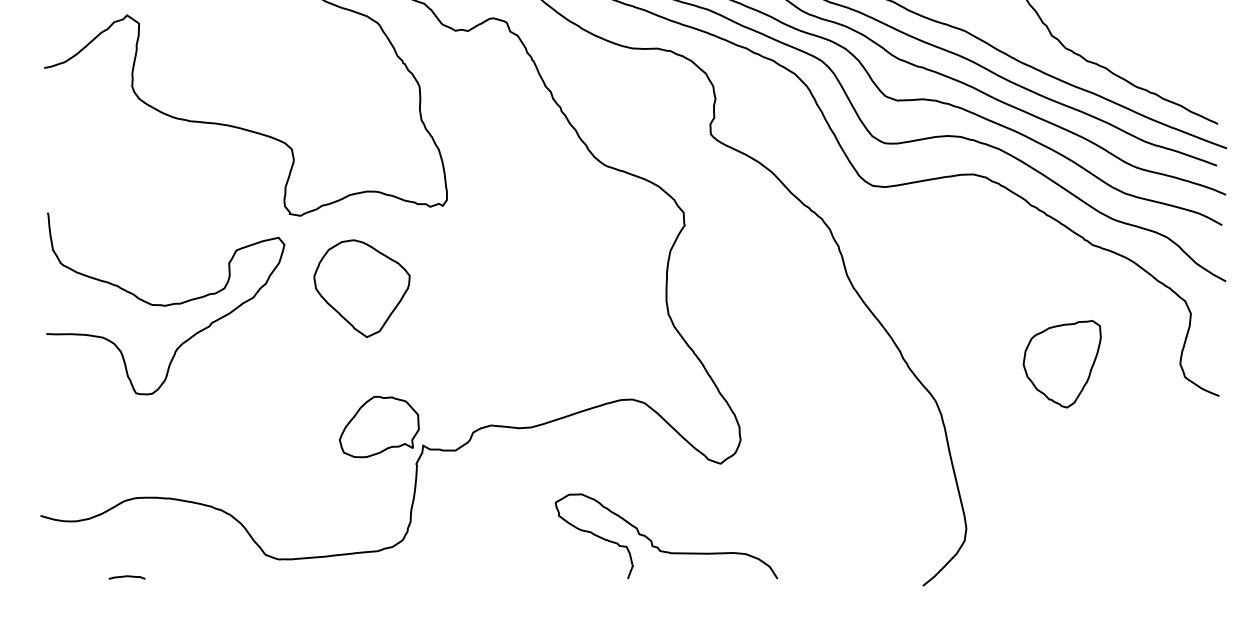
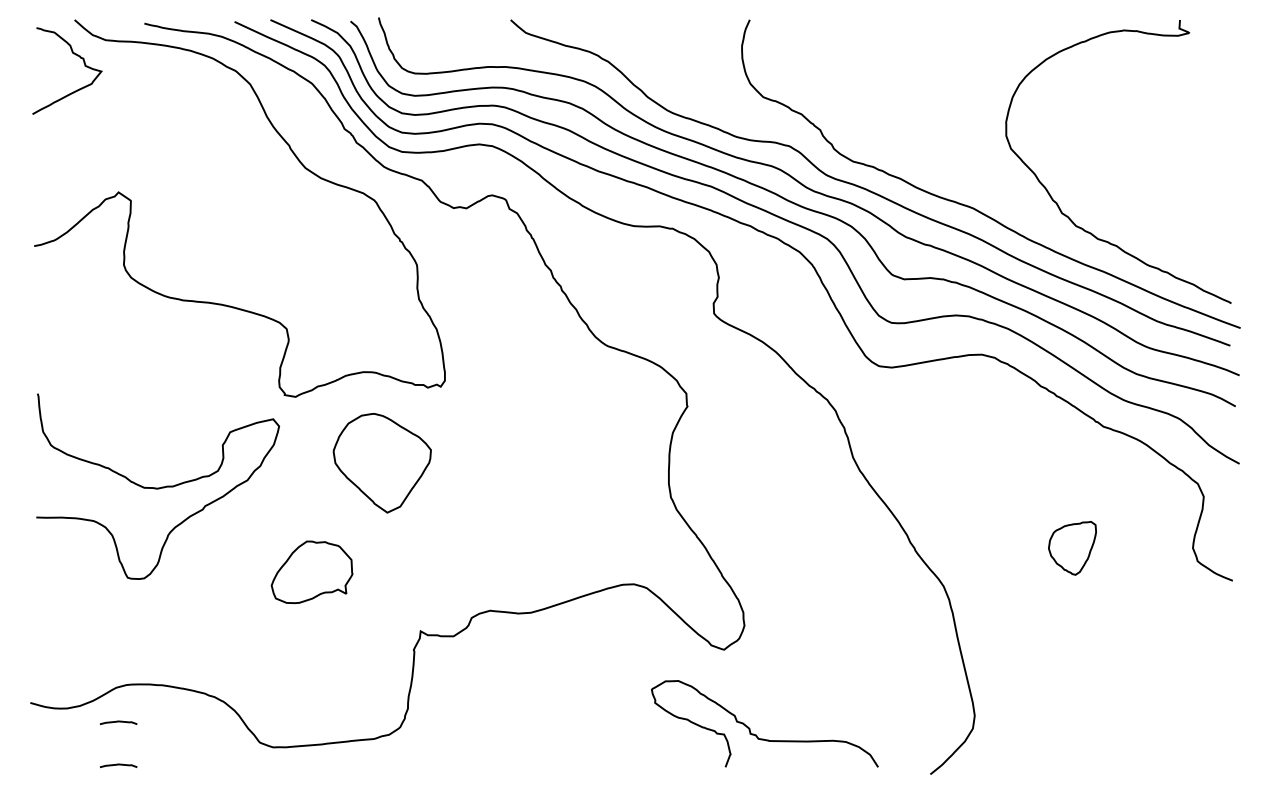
part: (361, 288) -> (381, 463), moved
part: (1062, 364) -> (1072, 548), size x0.6
part: (378, 427) -> (311, 572), moved
curve: (126, 535) -> (118, 722), added
curve: (658, 546) -> (756, 734), moved

